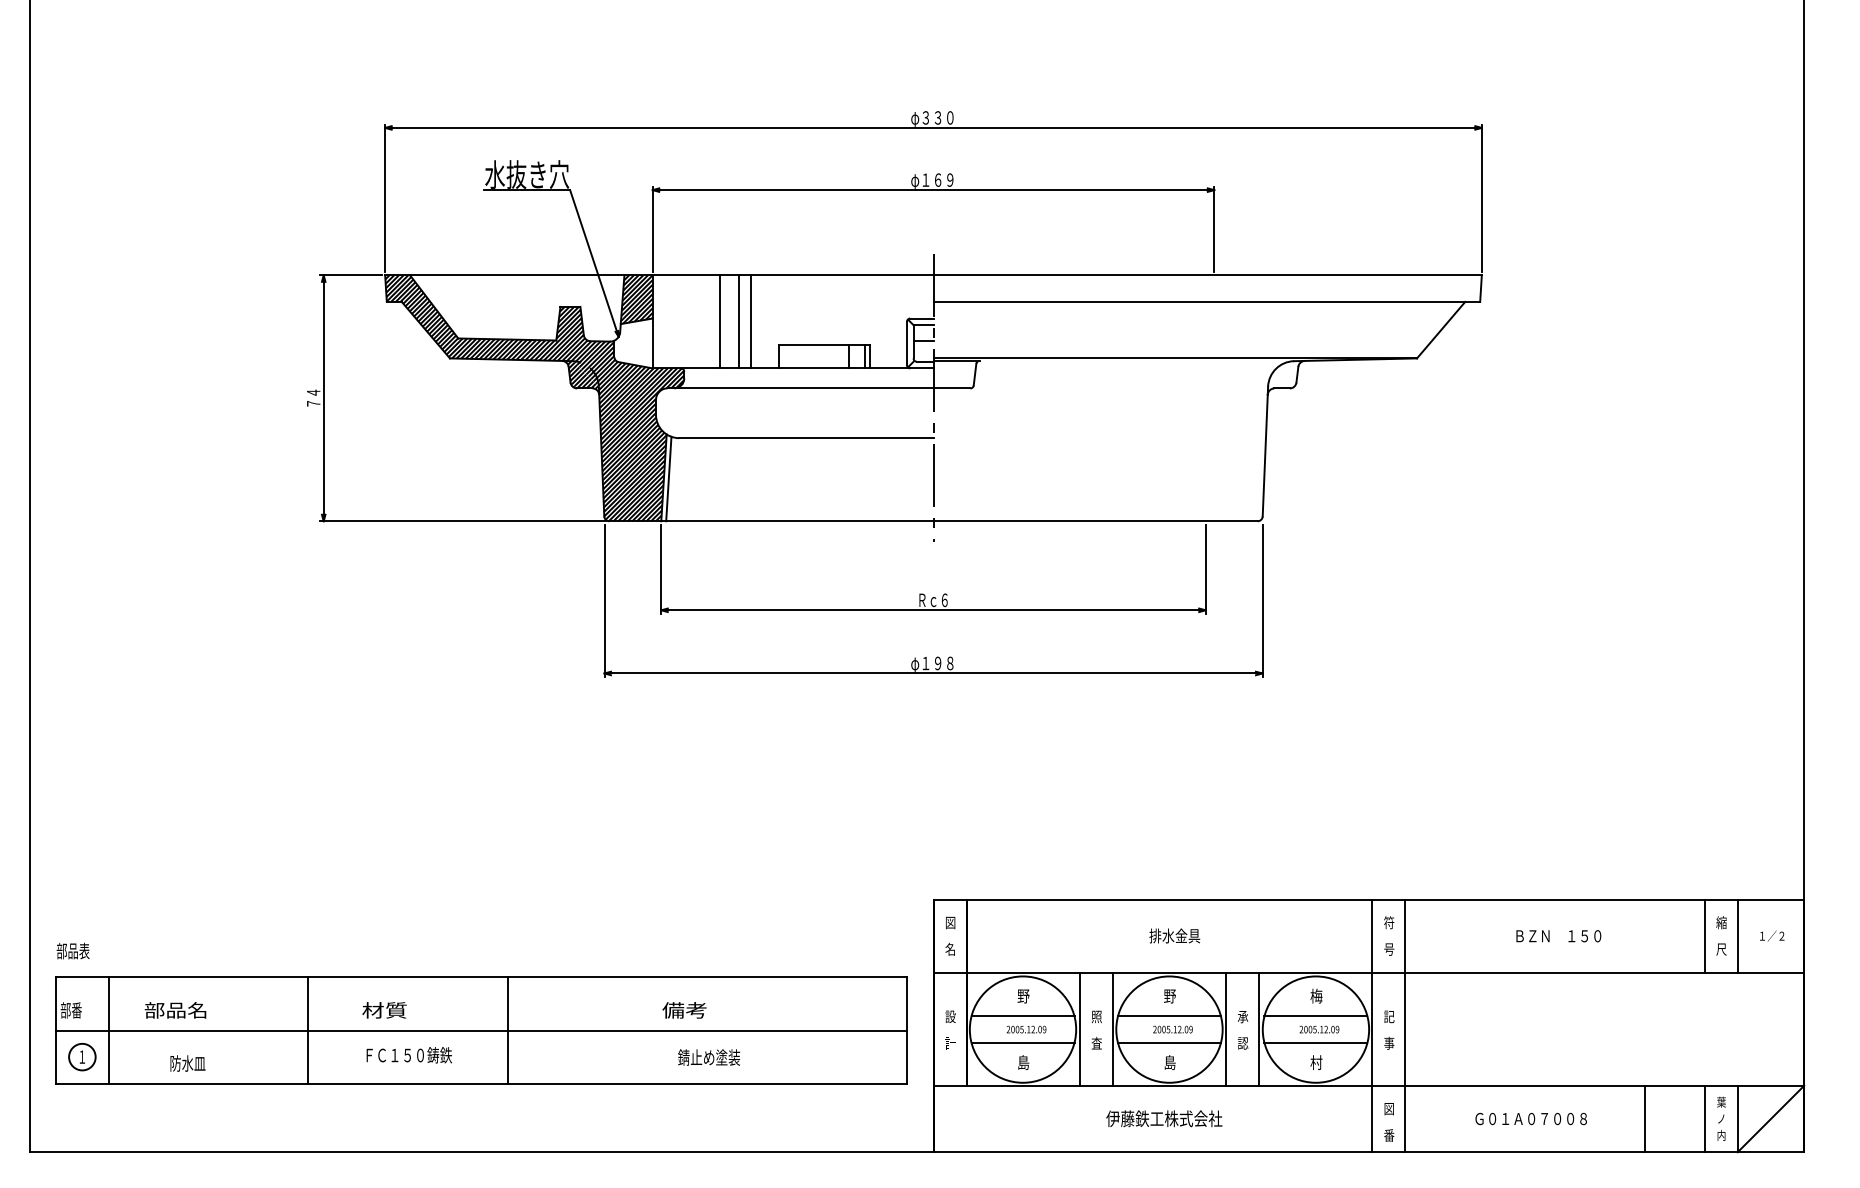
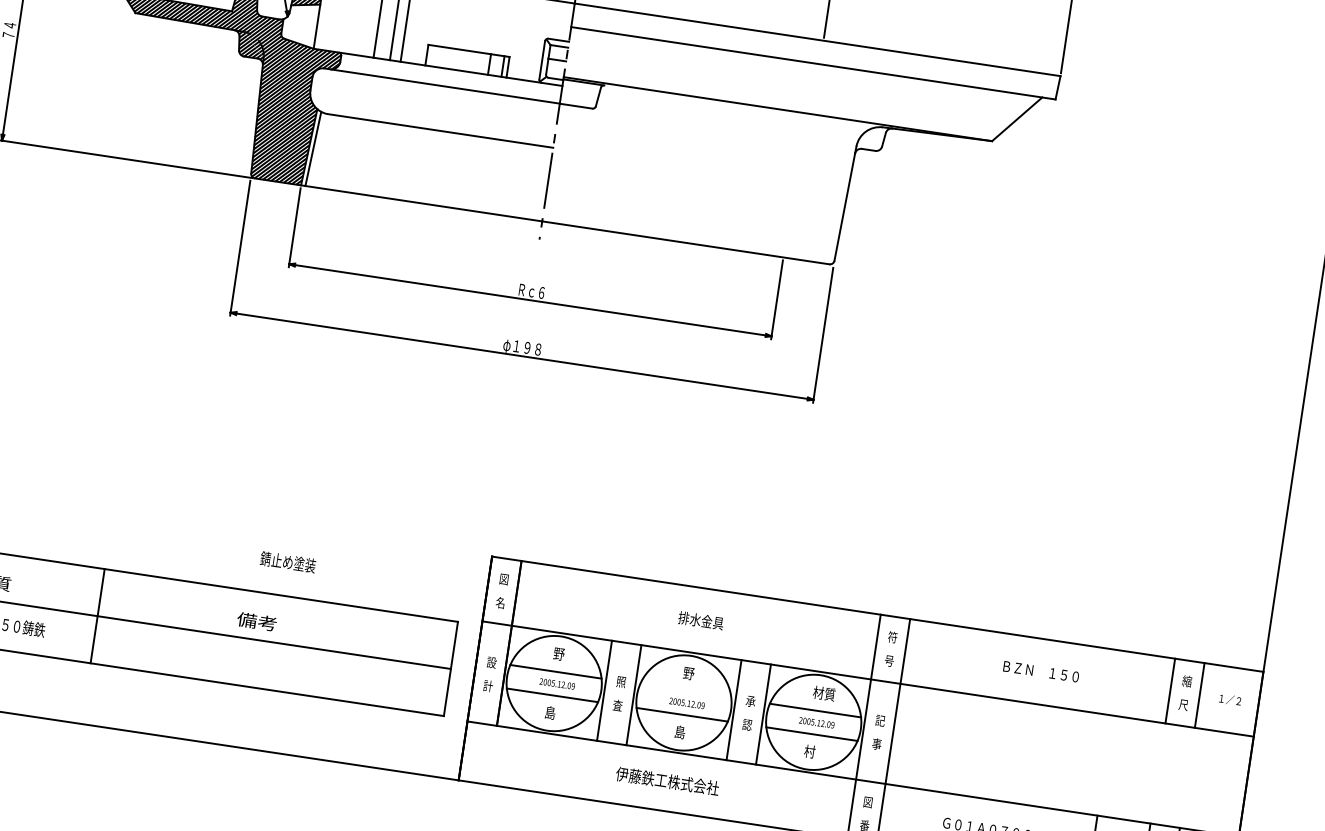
text: (1323, 995) -> (824, 693), 梅 -> 材質
line: (1169, 1016) -> (685, 691), removed
text: (709, 1057) -> (288, 562), moved

